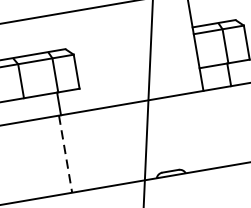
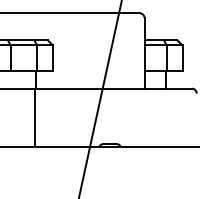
line: (65, 154) -> (34, 118), dashed -> solid

